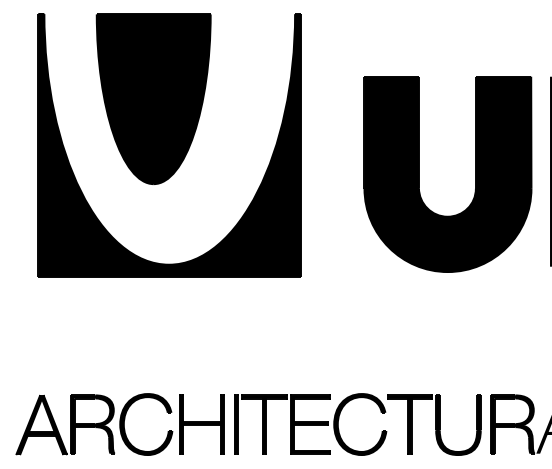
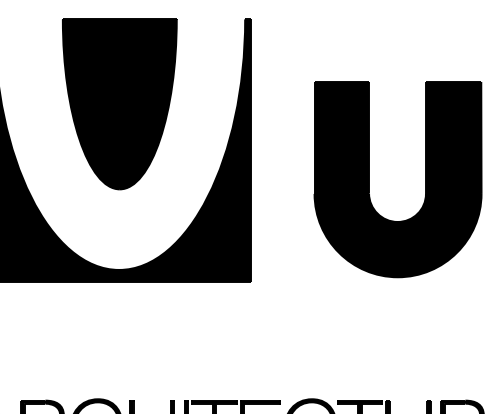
part: (153, 98) -> (119, 103), moved

